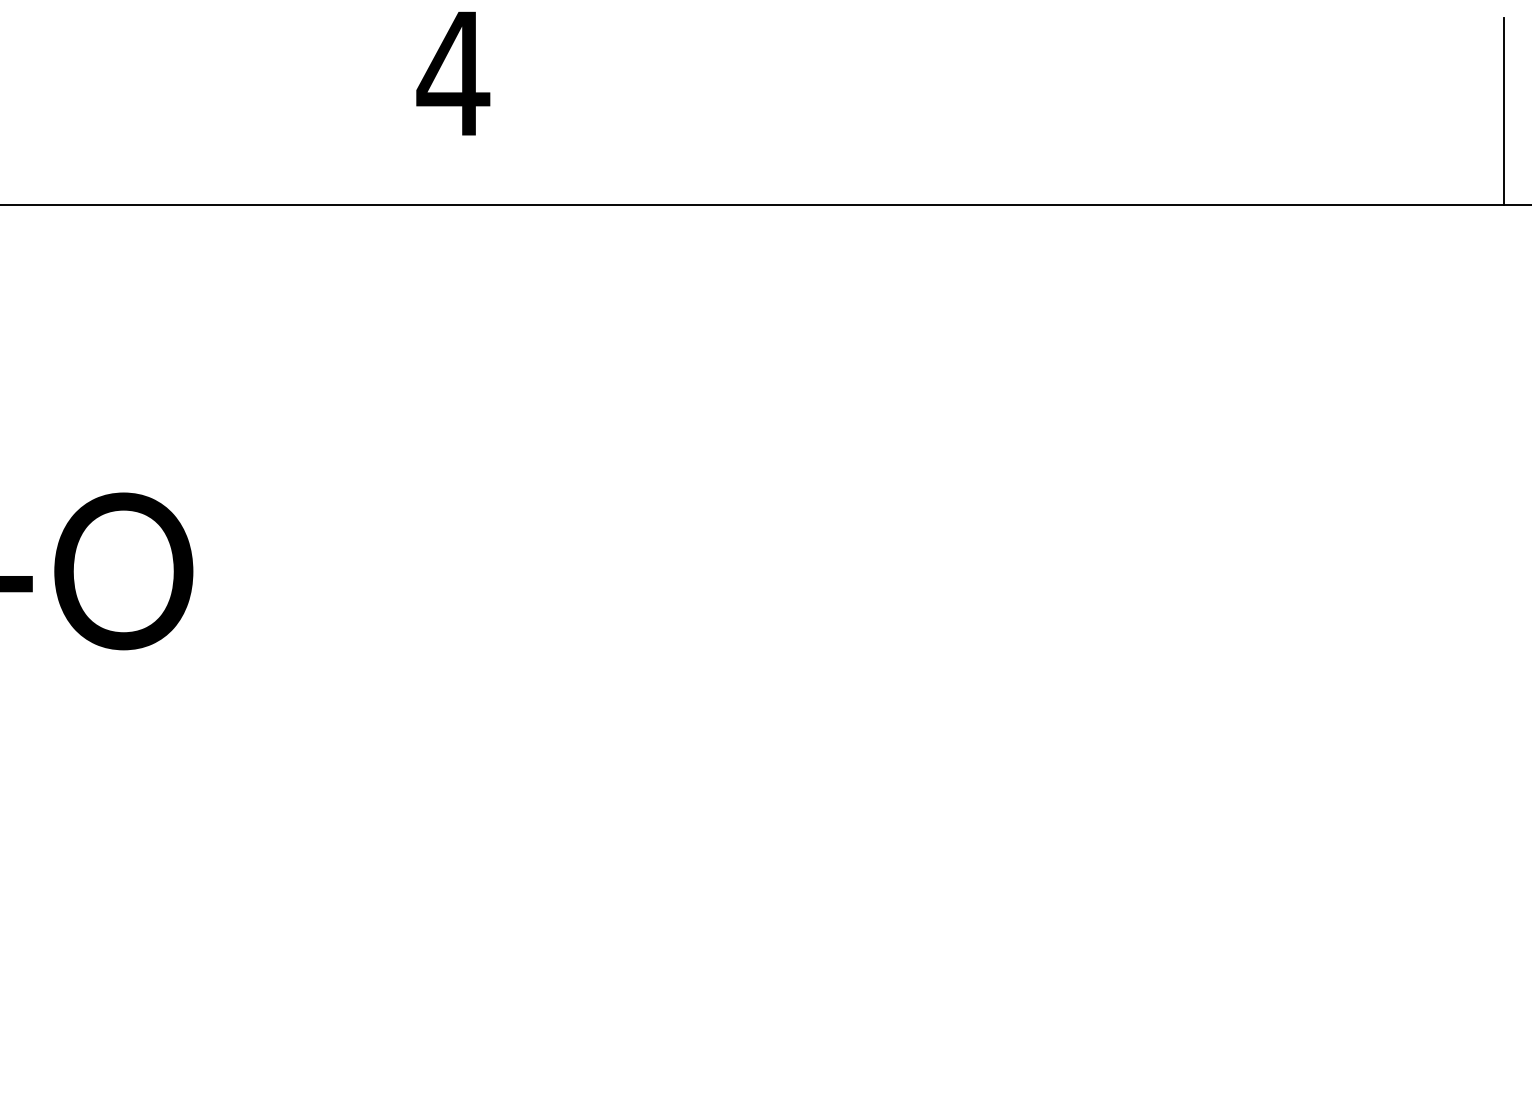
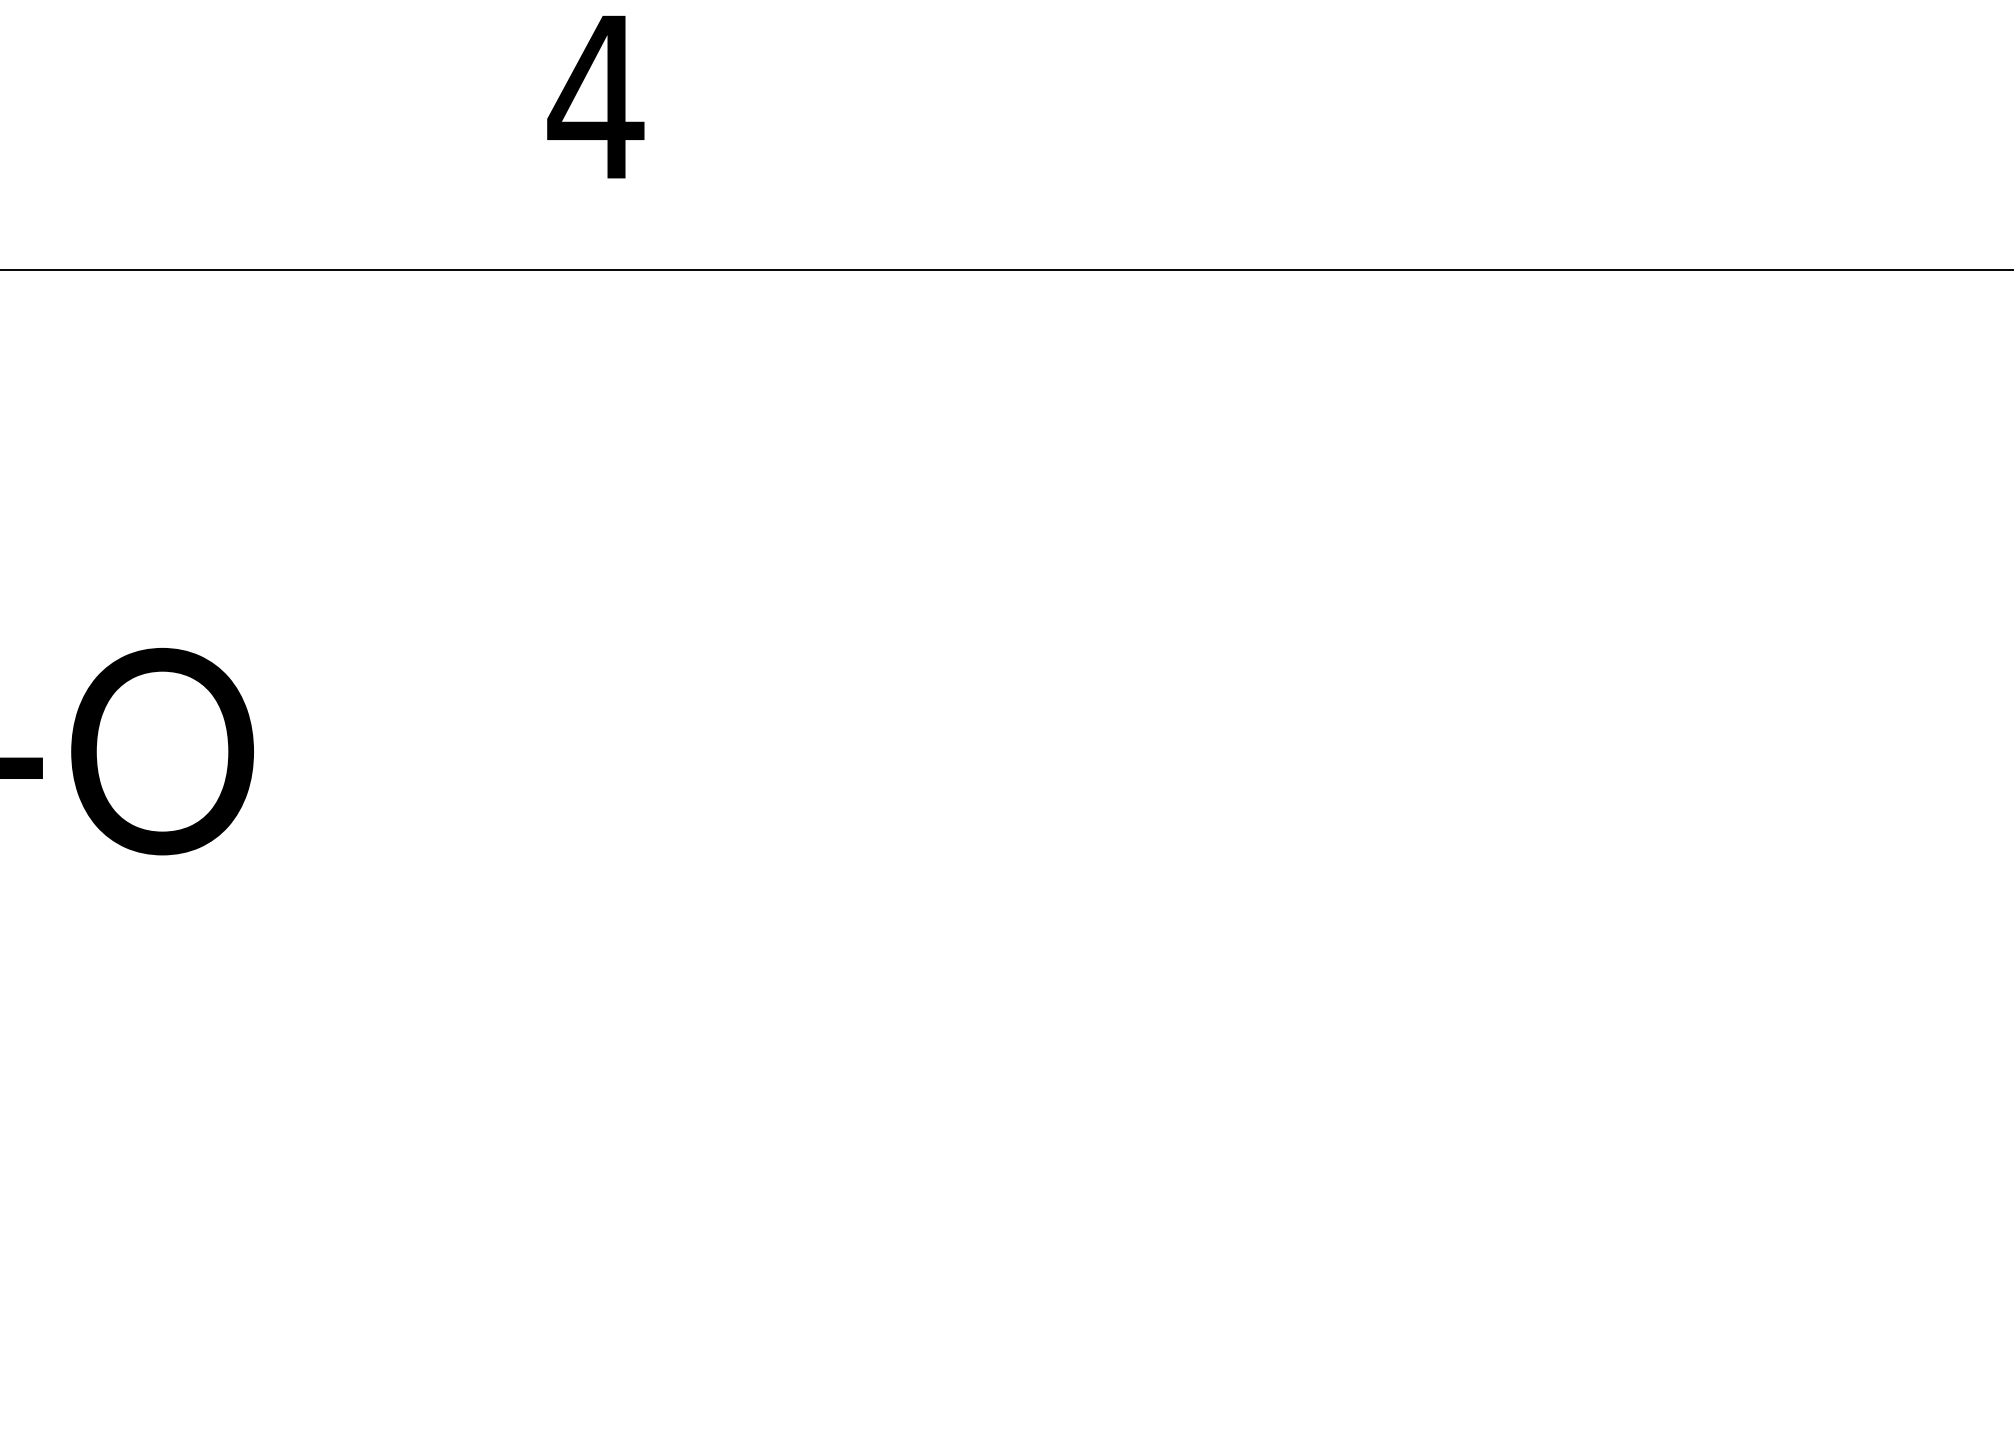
line: (1504, 111) -> (1977, 147), removed

